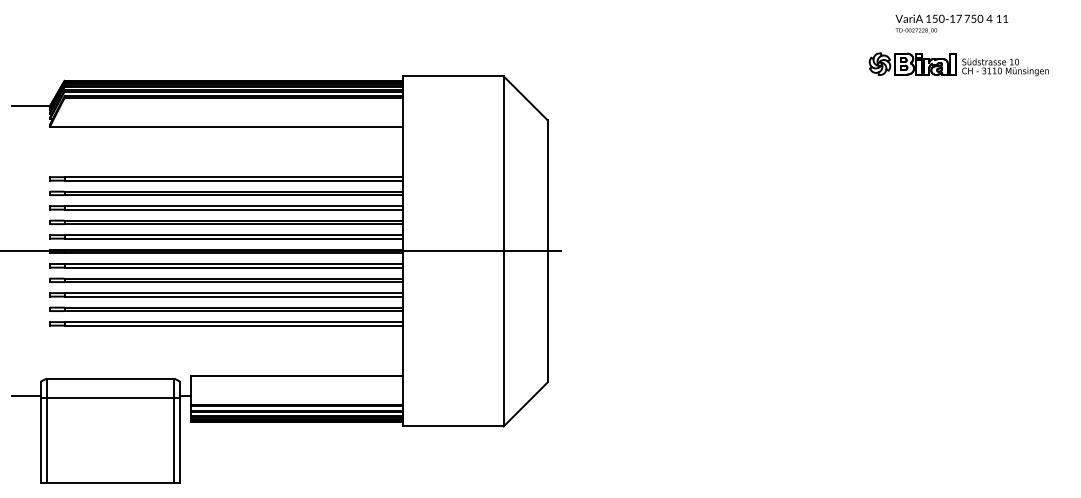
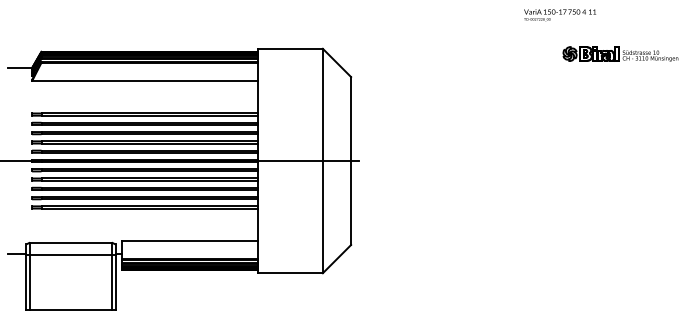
text: (952, 24) -> (560, 15), moved
part: (958, 63) -> (620, 53), moved

